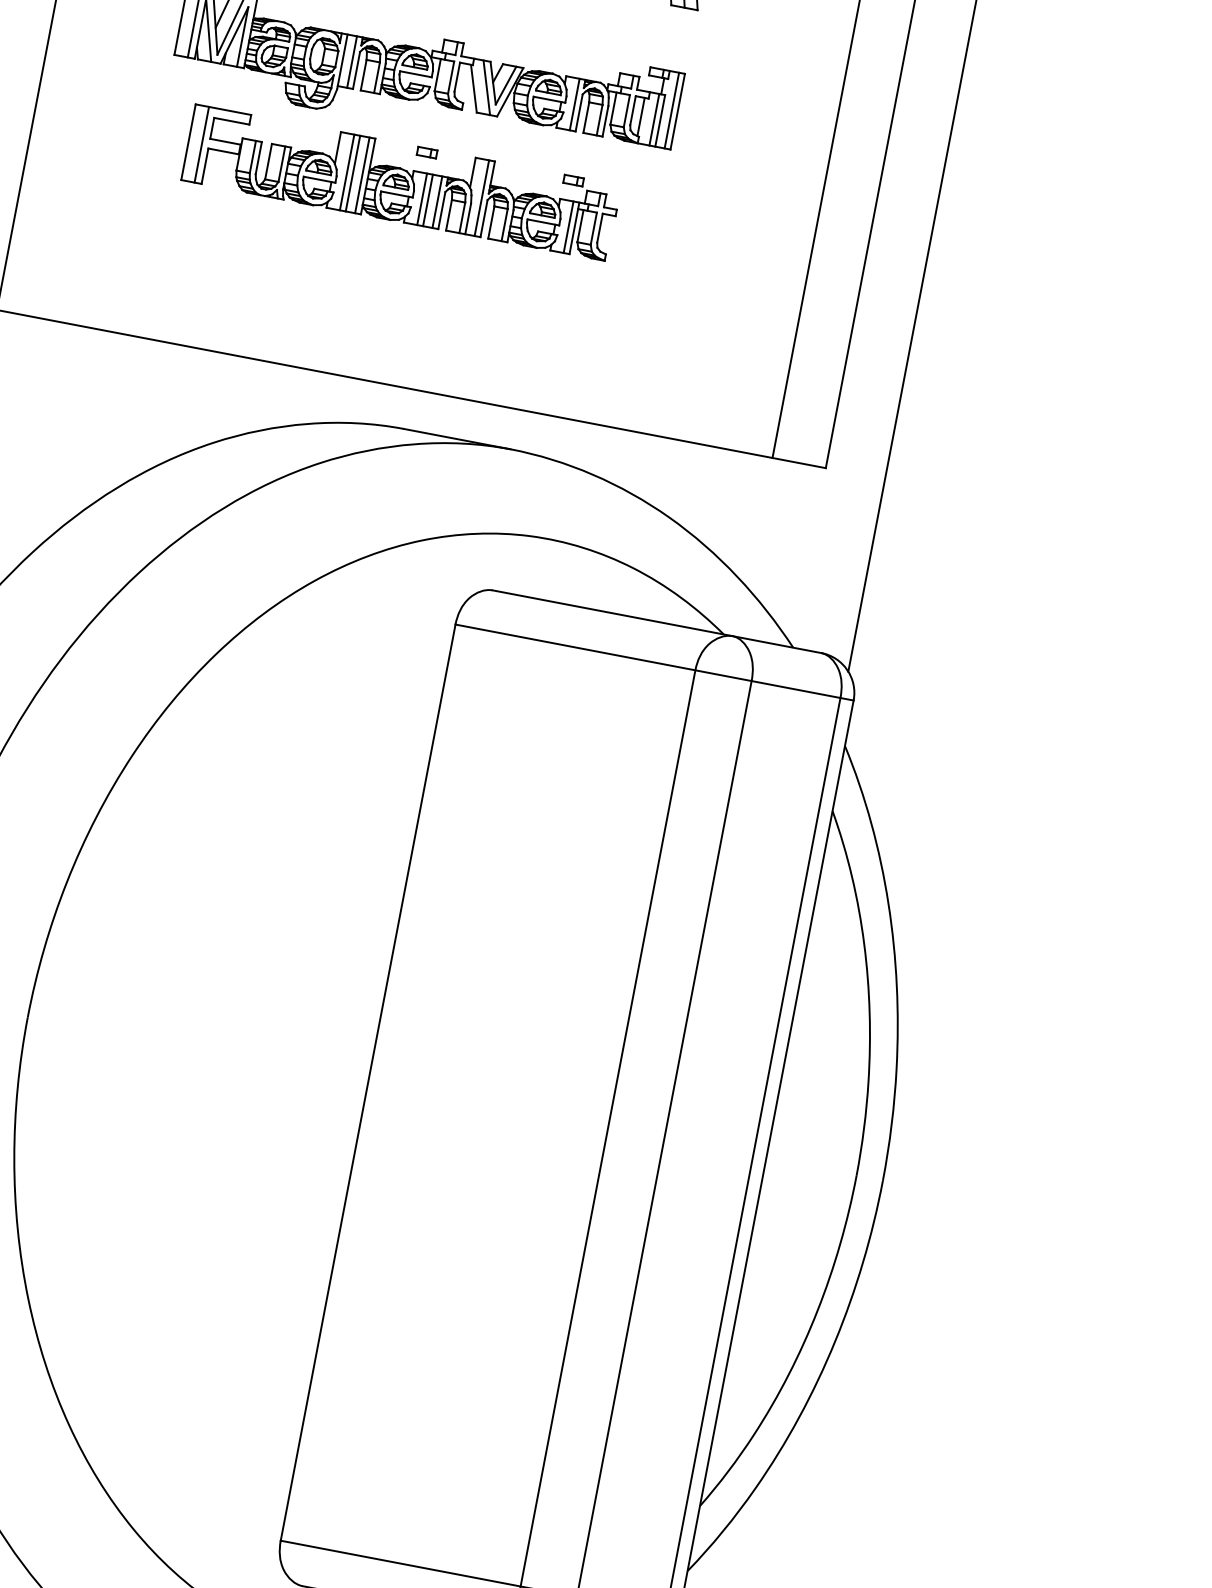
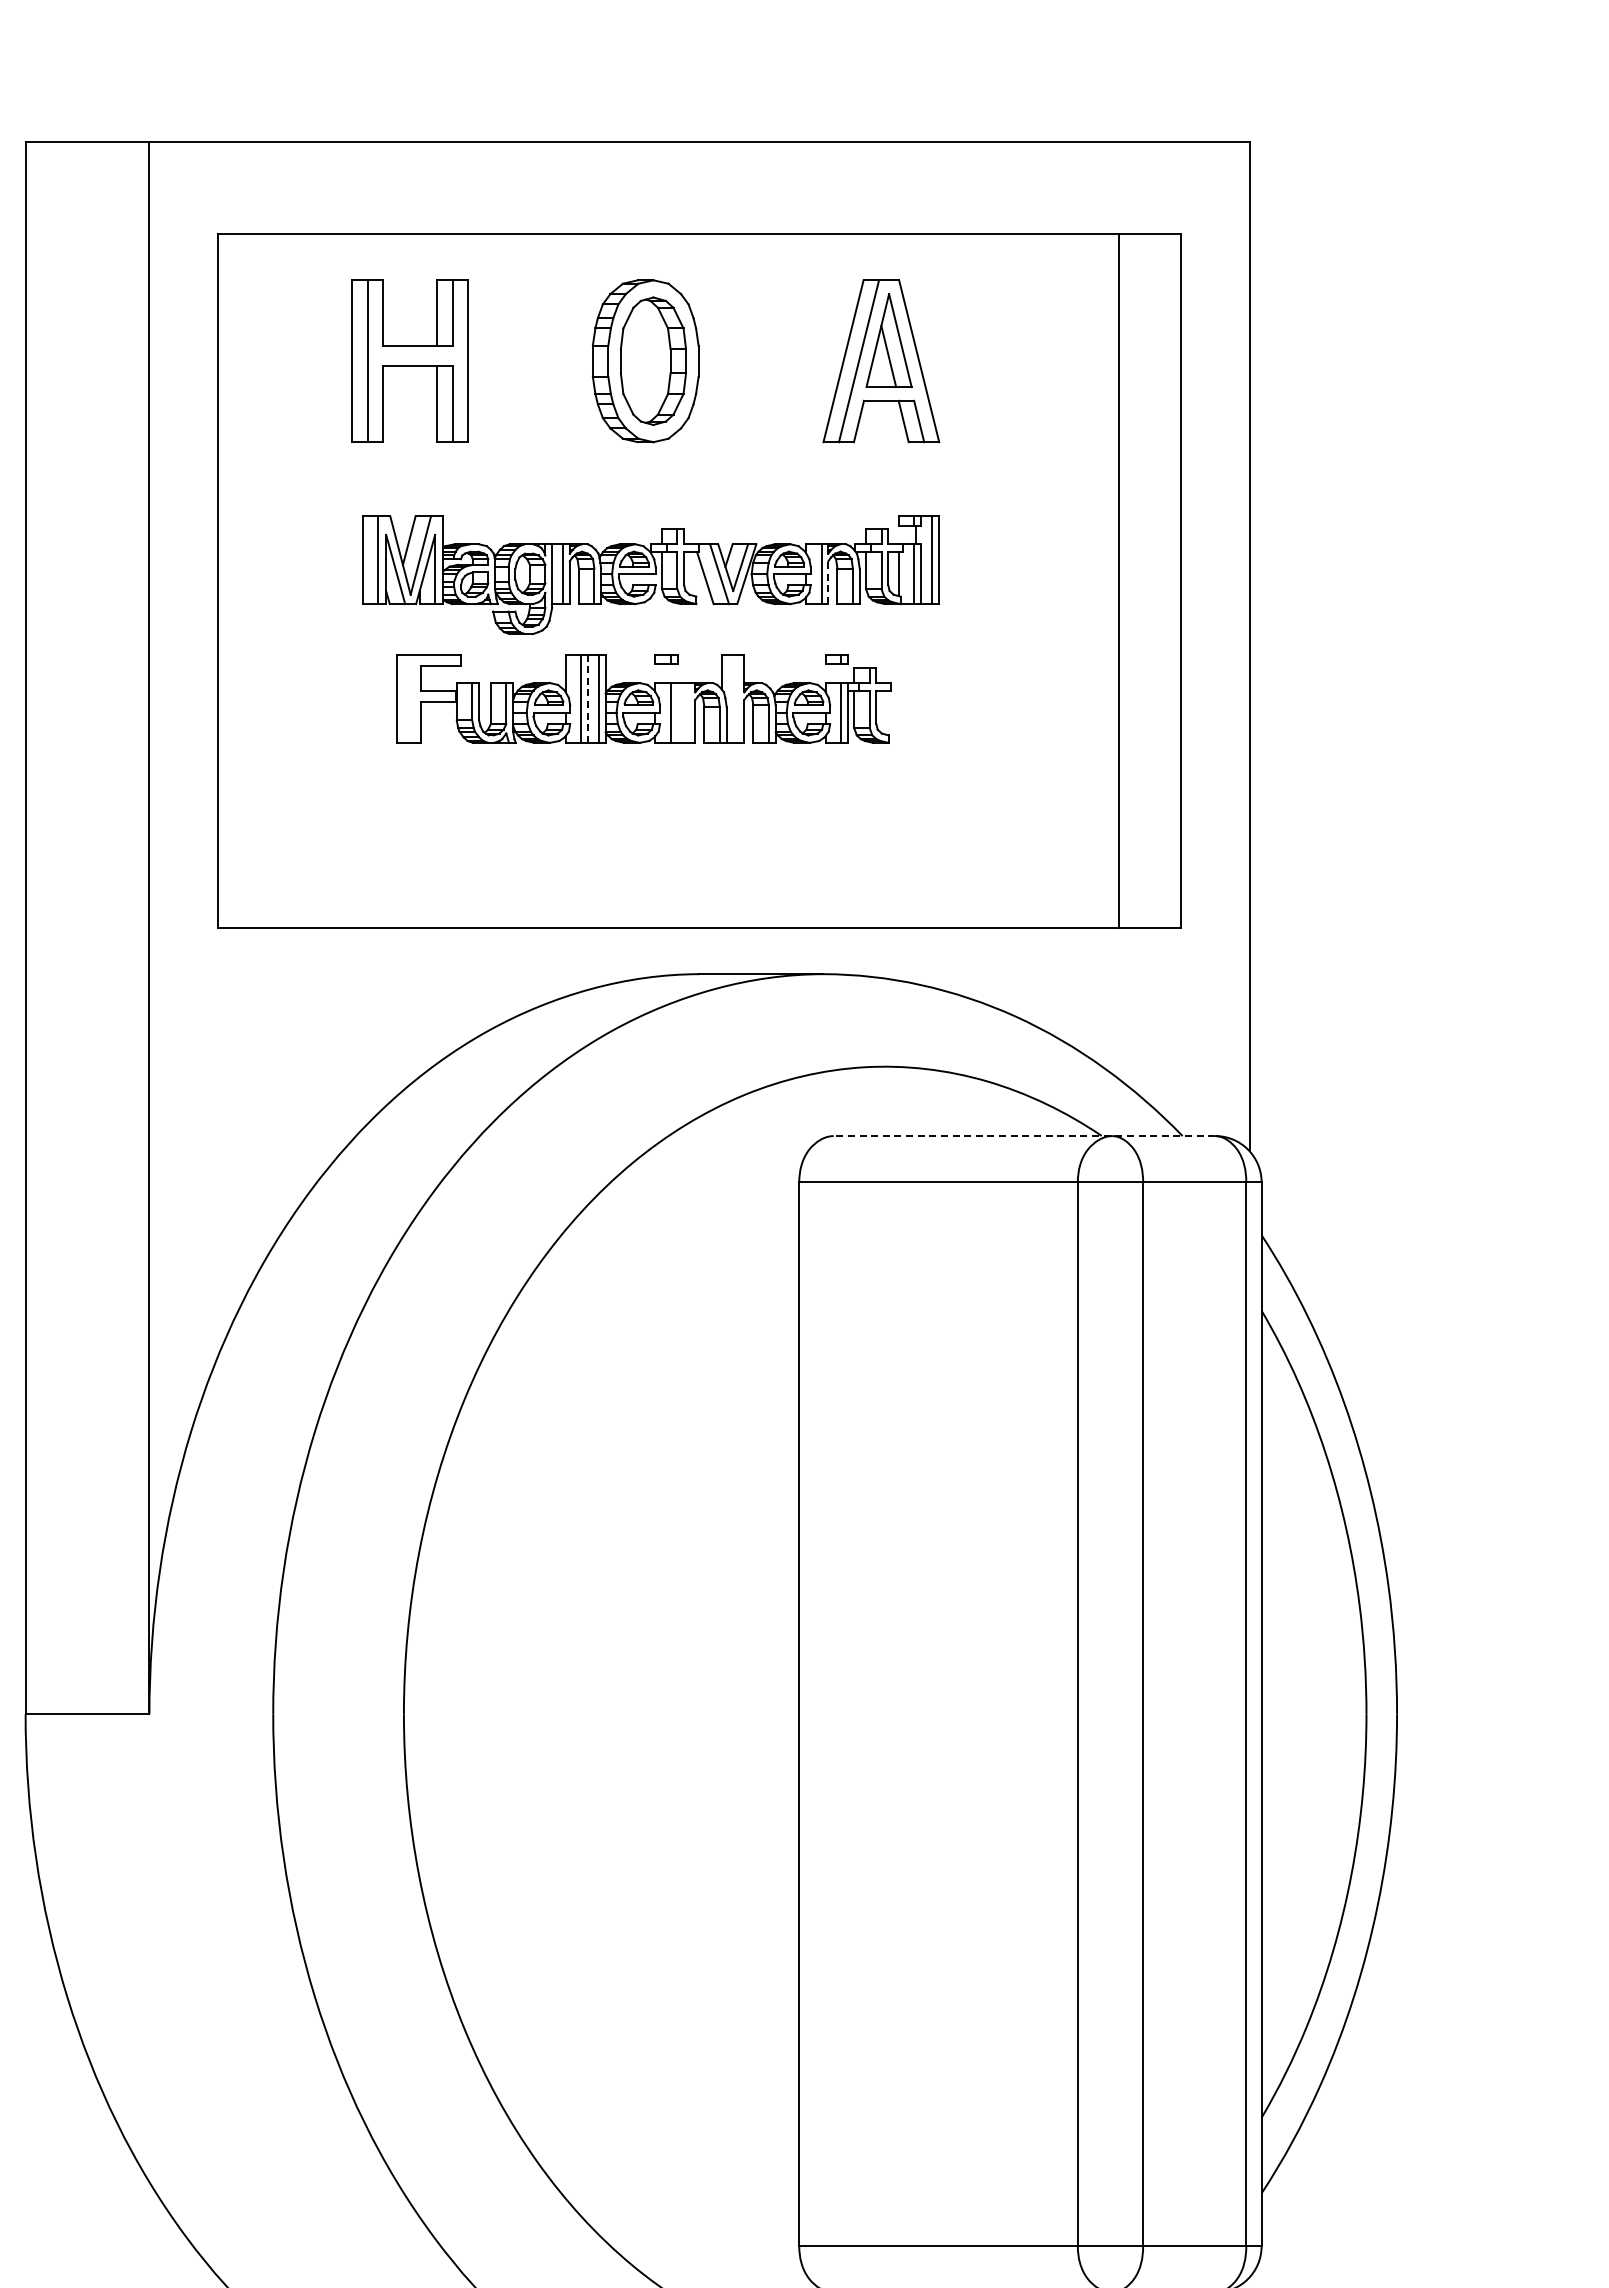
line: (579, 112) -> (828, 582), solid -> dashed
line: (201, 144) -> (412, 698), removed
line: (352, 173) -> (587, 698), solid -> dashed
line: (481, 197) -> (737, 698), removed
line: (427, 199) -> (677, 712), removed
line: (437, 201) -> (688, 712), removed
line: (657, 622) -> (1024, 1136), solid -> dashed

